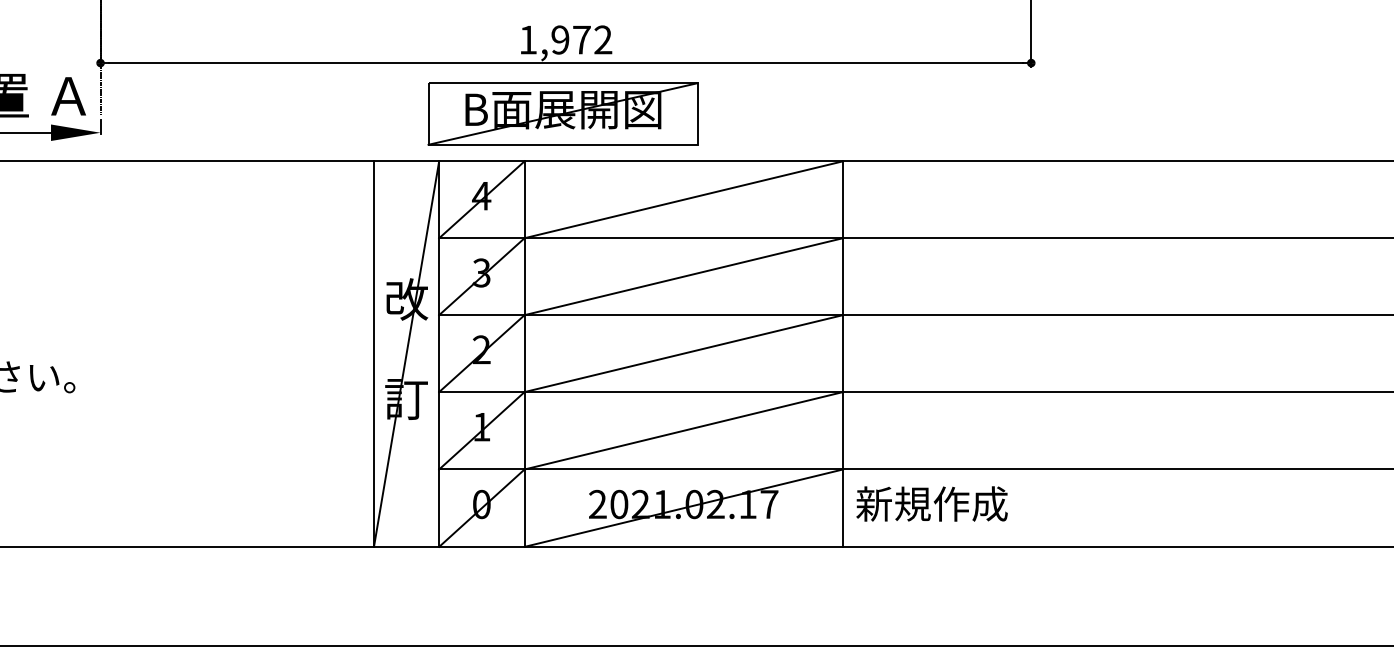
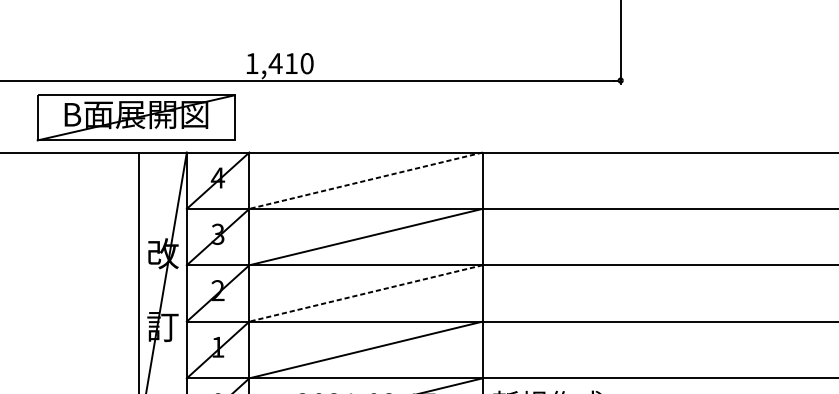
text: (581, 39) -> (291, 63), 1,972 -> 1,410
part: (562, 113) -> (135, 117), moved
line: (683, 199) -> (365, 180), solid -> dashed
line: (683, 353) -> (365, 293), solid -> dashed

